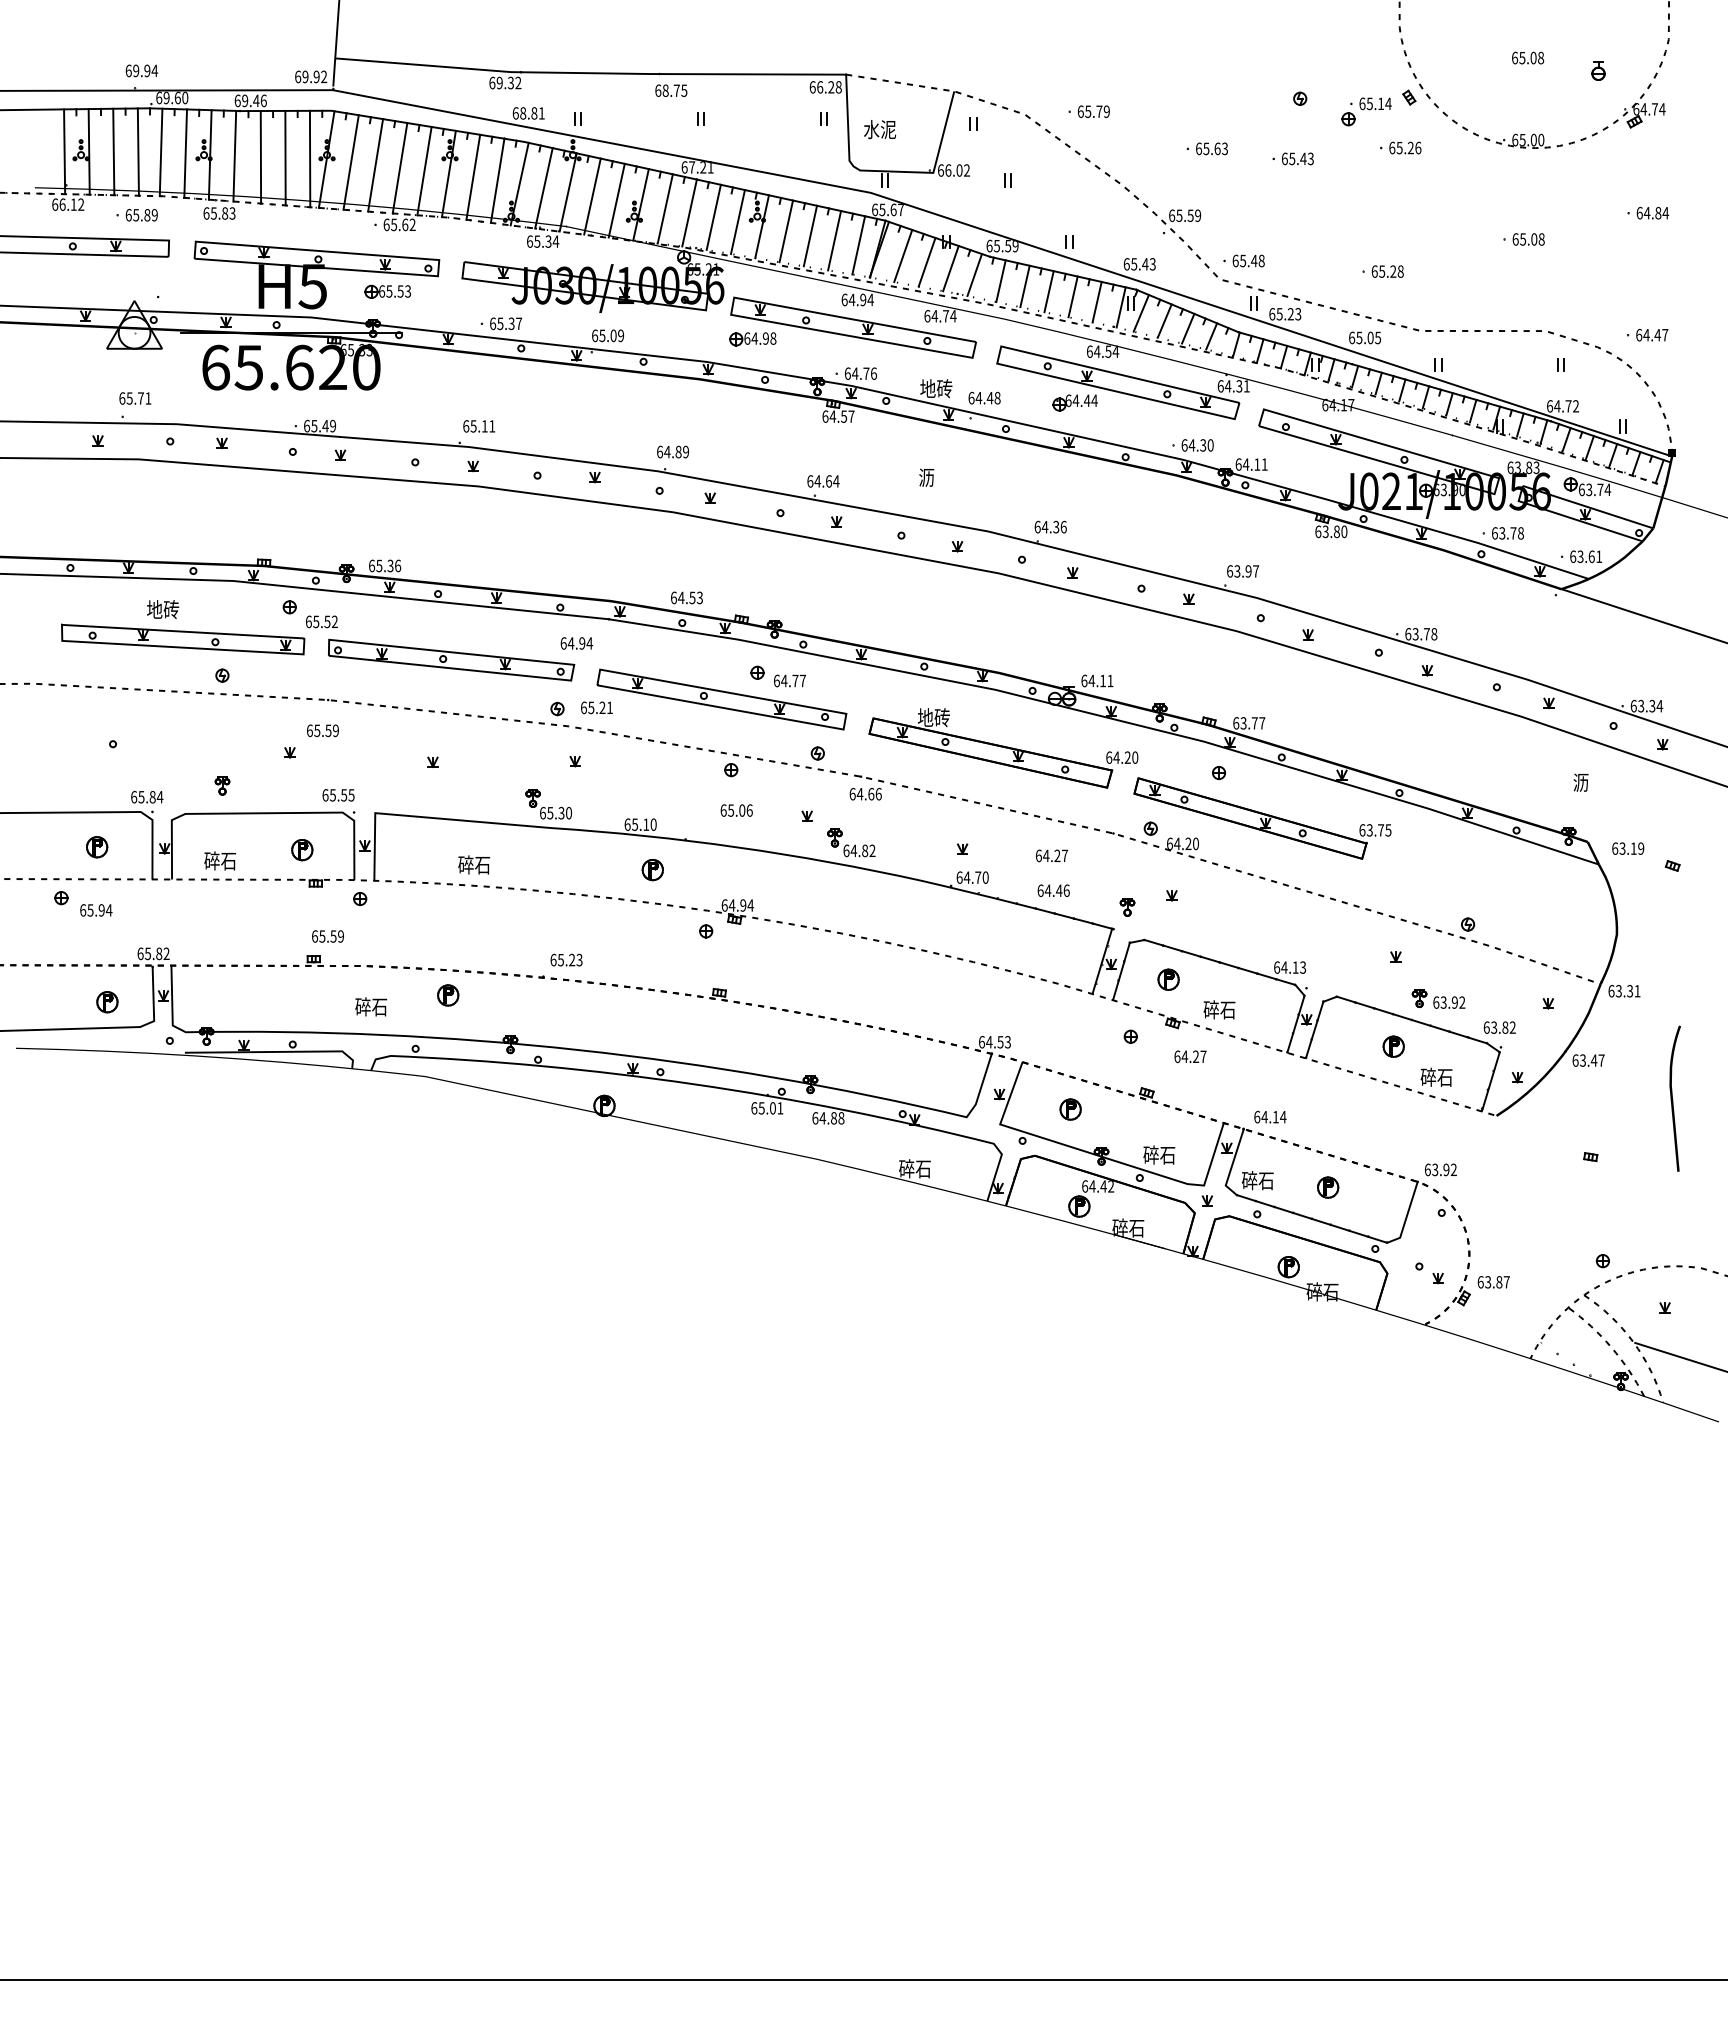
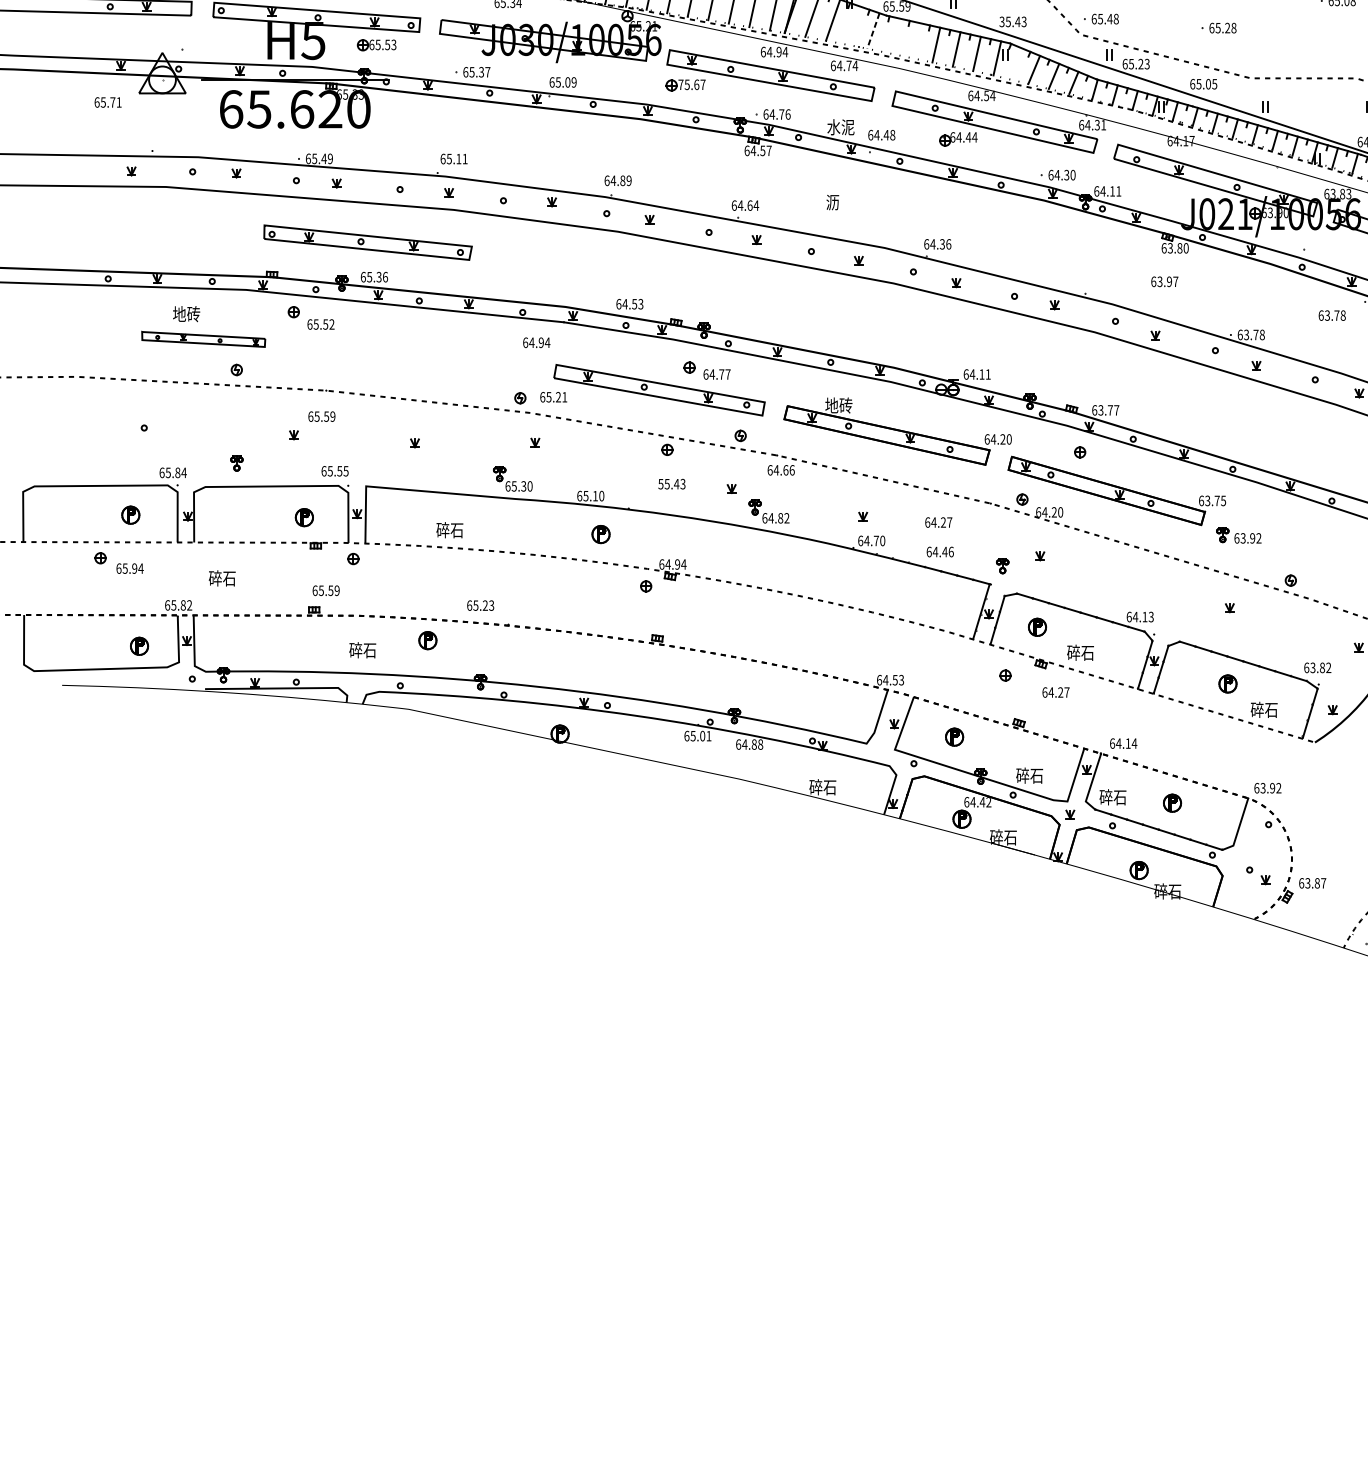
text: (1126, 264) -> (1001, 22), 65.43 -> 35.43
line: (950, 268) -> (852, 25), removed
line: (974, 275) -> (873, 31), solid -> dashed
line: (1000, 281) -> (895, 36), removed
line: (1024, 286) -> (915, 40), removed
line: (1140, 313) -> (1013, 63), removed
text: (760, 338) -> (692, 84), 64.98 -> 75.67
text: (936, 388) -> (841, 127), 地砖 -> 水泥
text: (135, 398) -> (108, 102), moved
text: (1507, 533) -> (1331, 315), moved
text: (1243, 571) -> (1165, 281), moved
part: (183, 639) -> (203, 339), size x0.6
part: (451, 659) -> (368, 242), moved
text: (736, 810) -> (671, 484), 65.06 -> 55.43
text: (220, 860) -> (222, 578), moved
text: (566, 959) -> (480, 605), moved
part: (1438, 998) -> (1238, 534), moved

